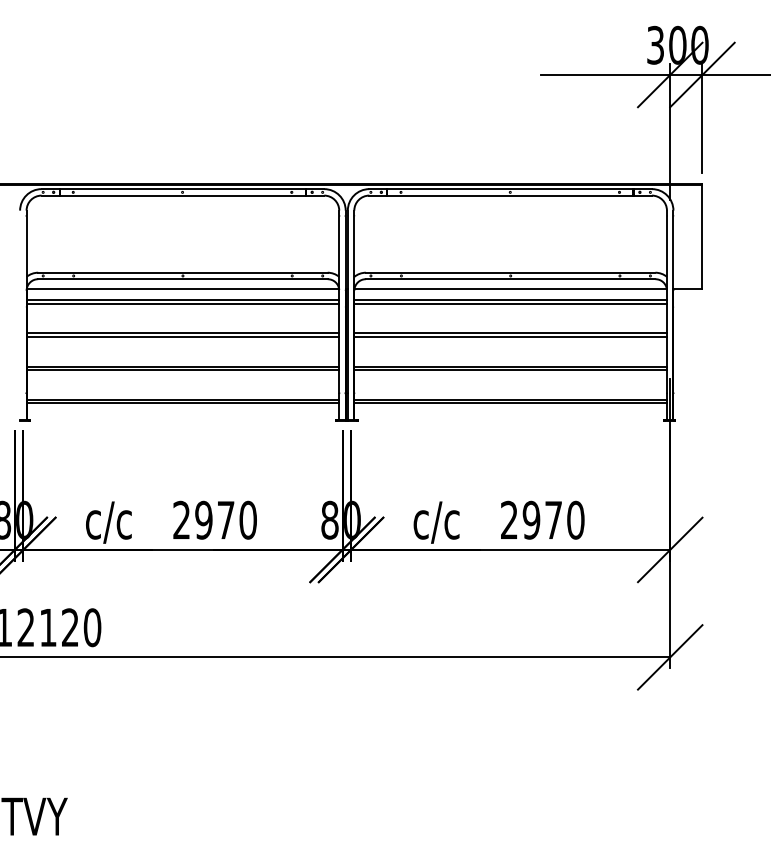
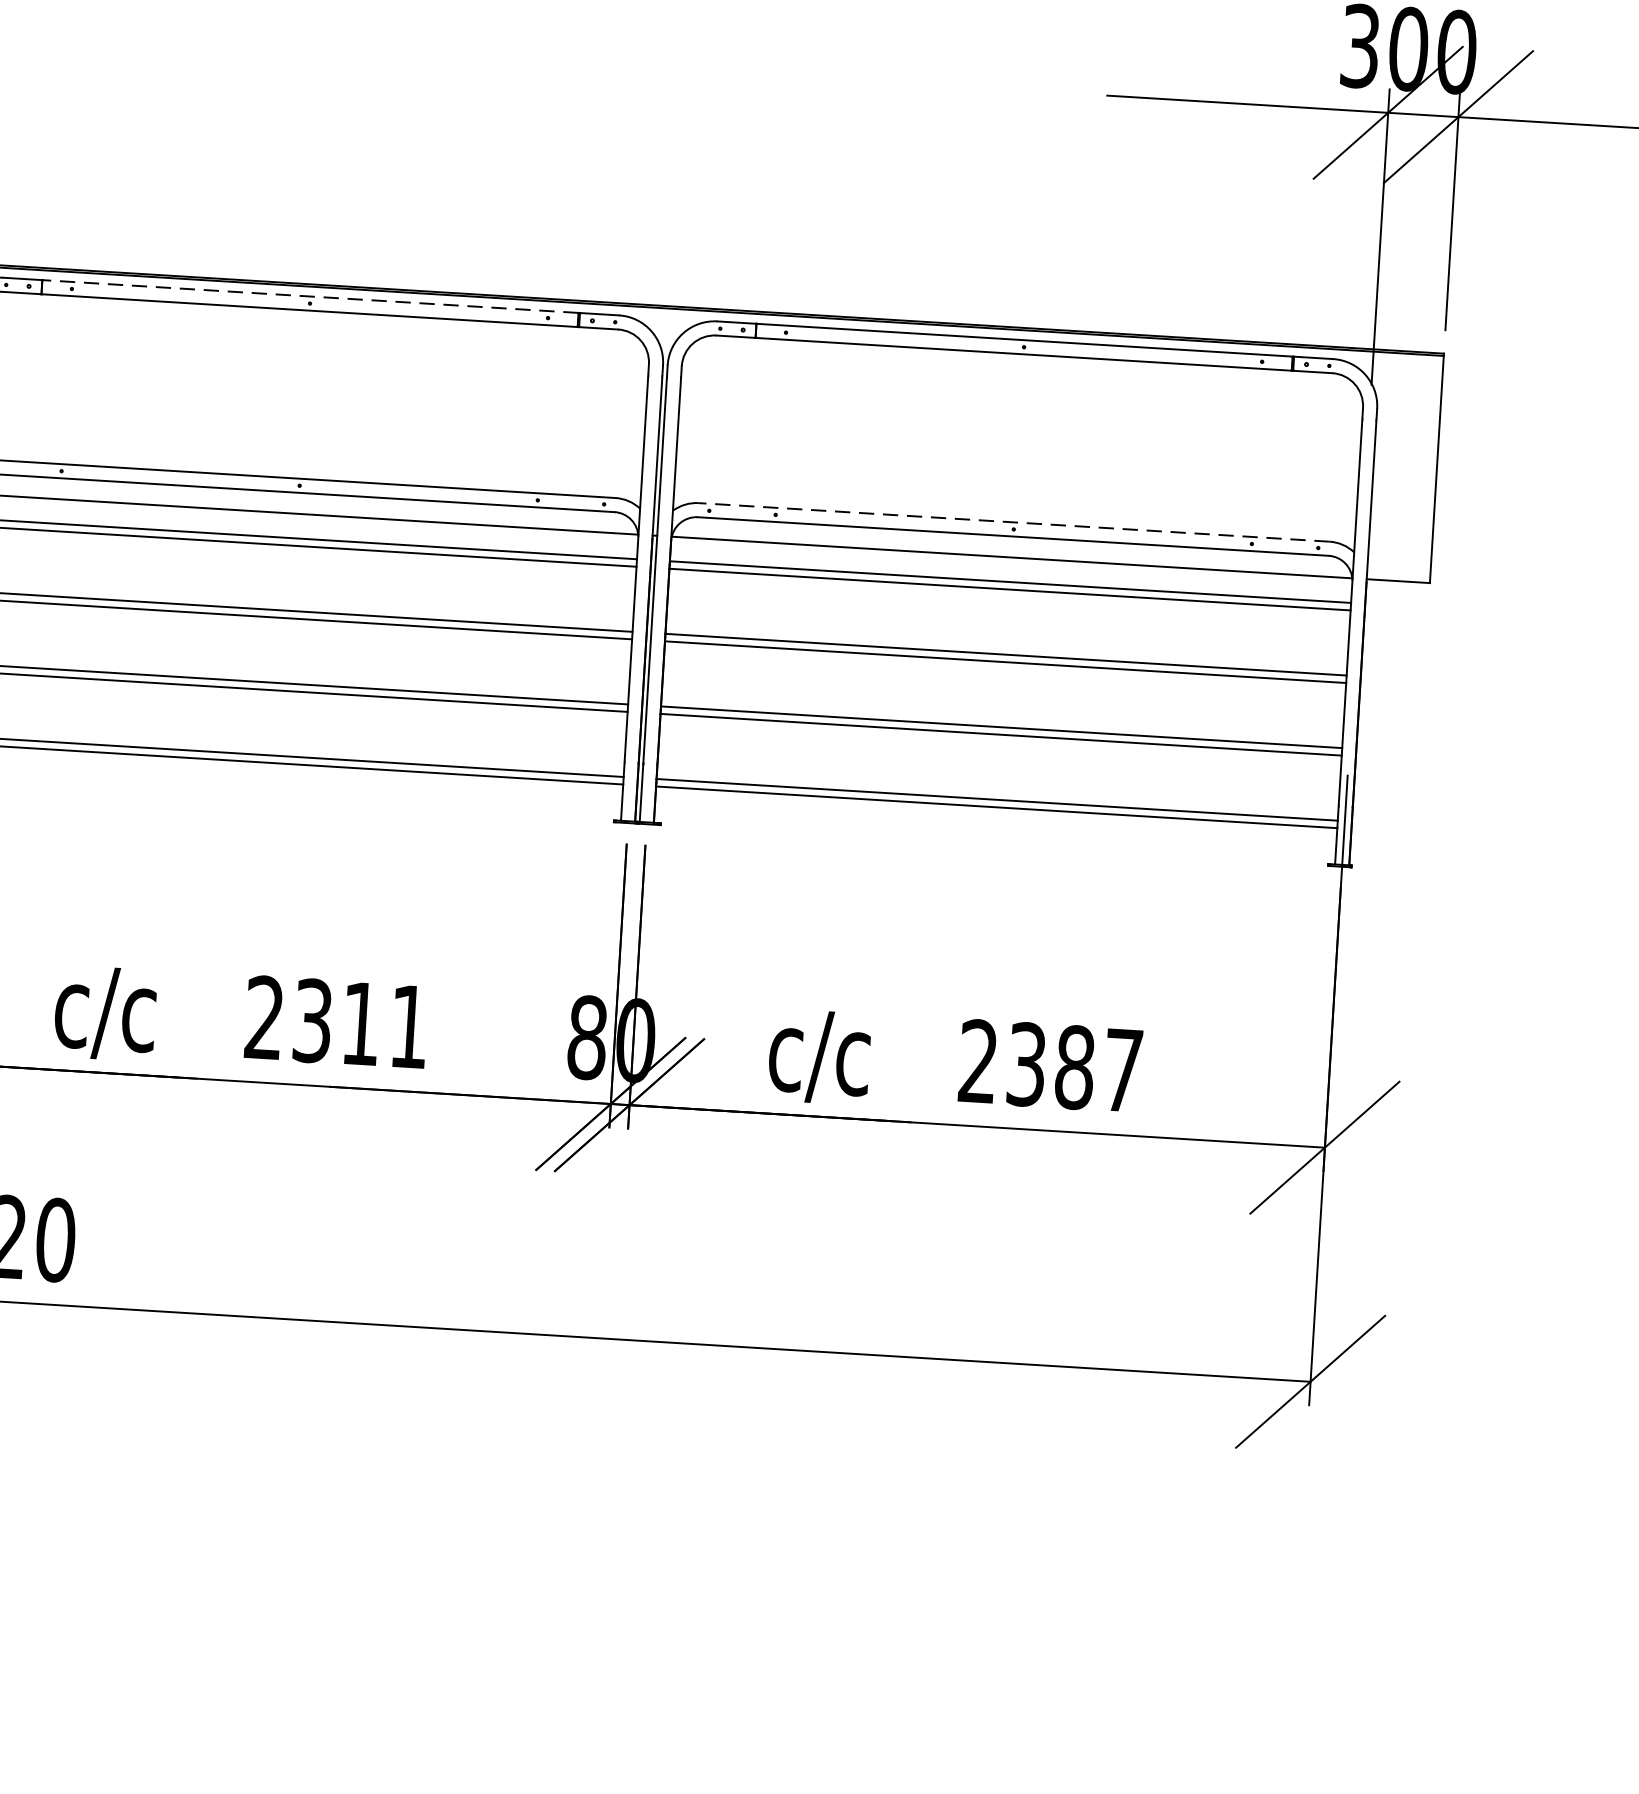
line: (182, 189) -> (310, 297), solid -> dashed
line: (510, 272) -> (1013, 521), solid -> dashed
text: (225, 519) -> (359, 1022), 2970 -> 2311
text: (553, 519) -> (1074, 1065), 2970 -> 2387

